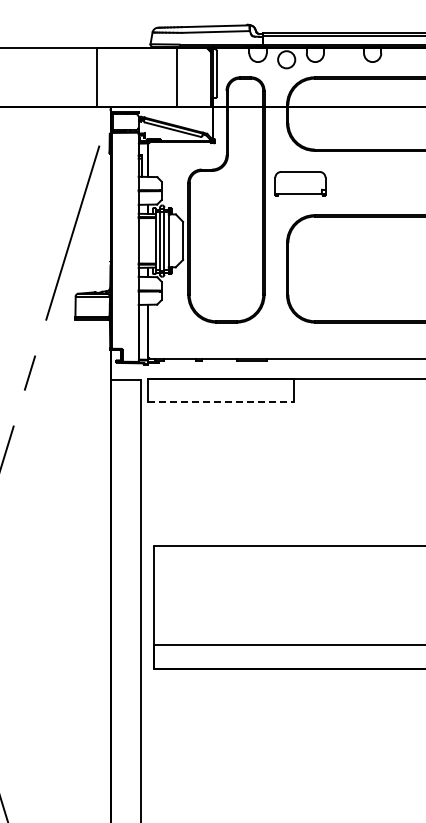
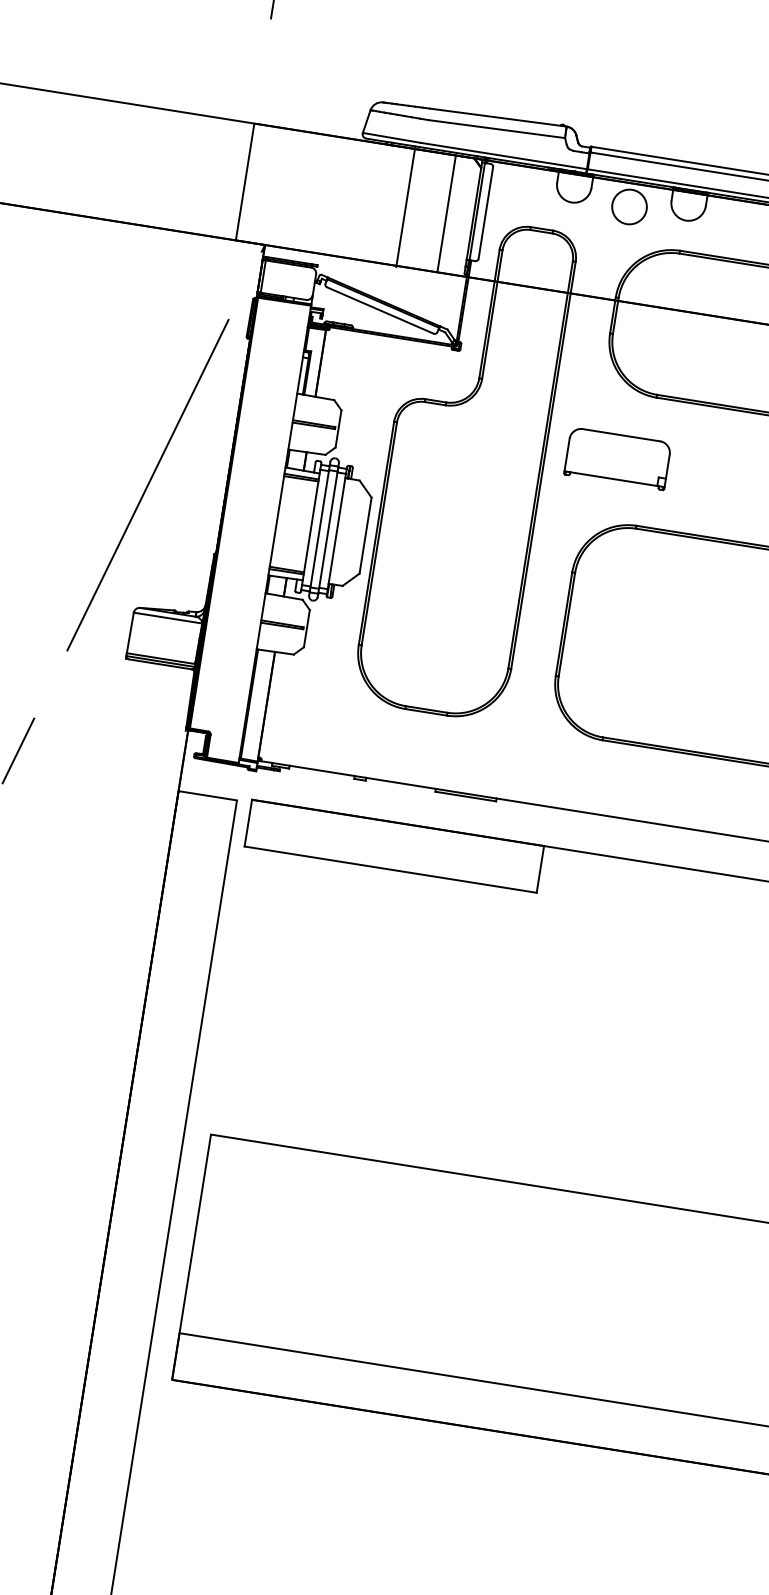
line: (197, 77) -> (446, 214), added
line: (221, 402) -> (391, 870), dashed -> solid

